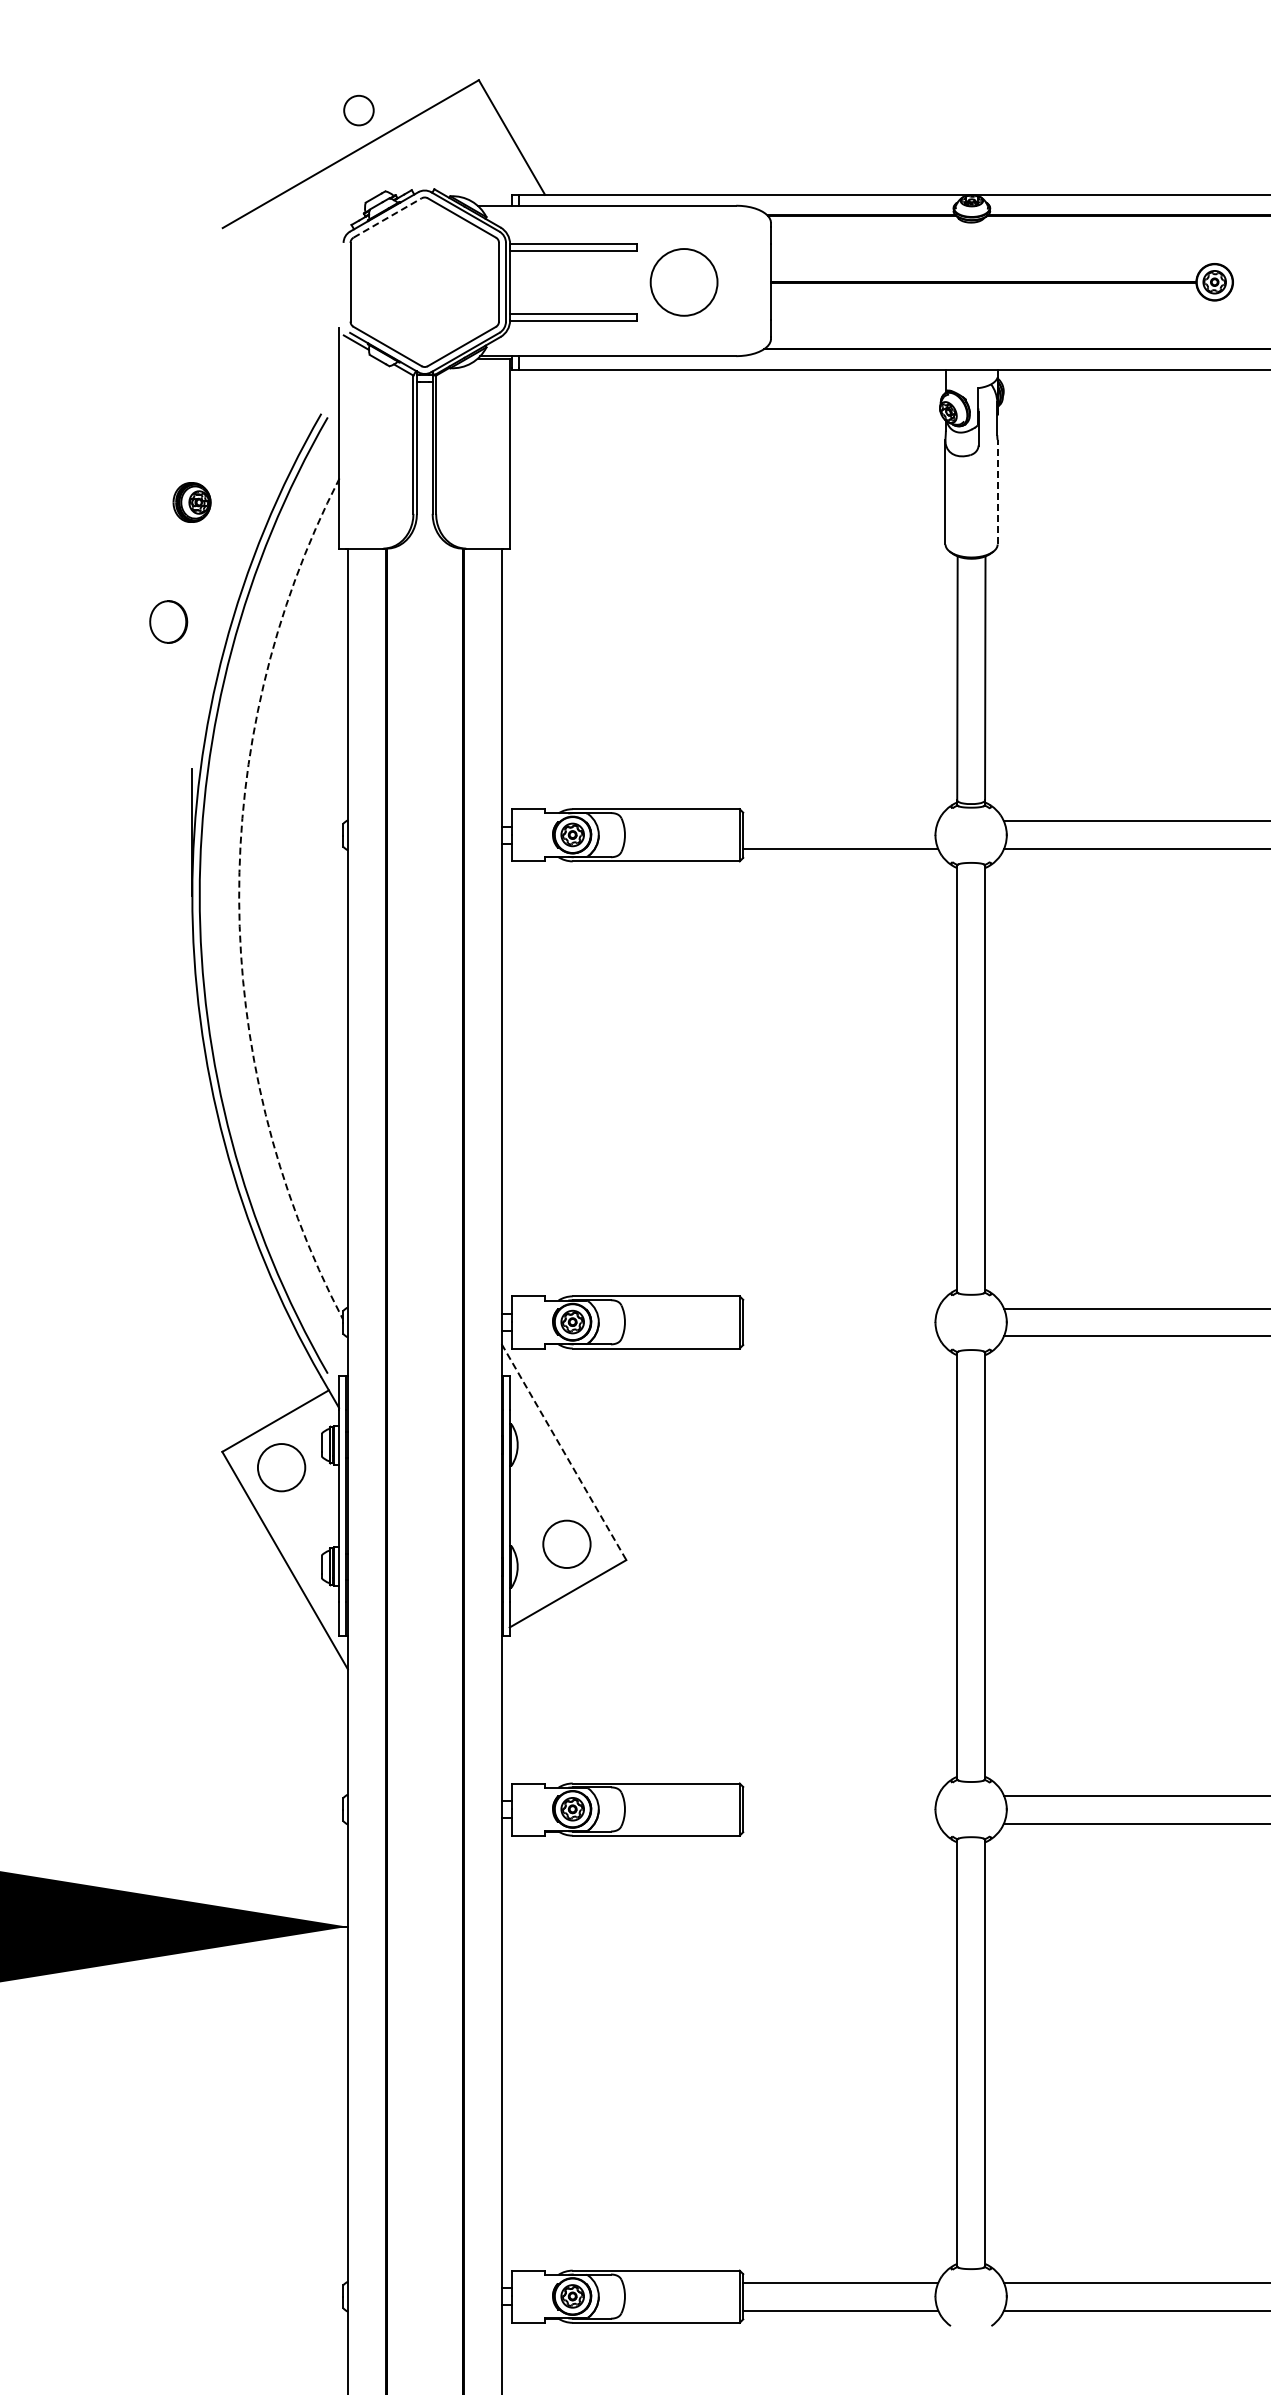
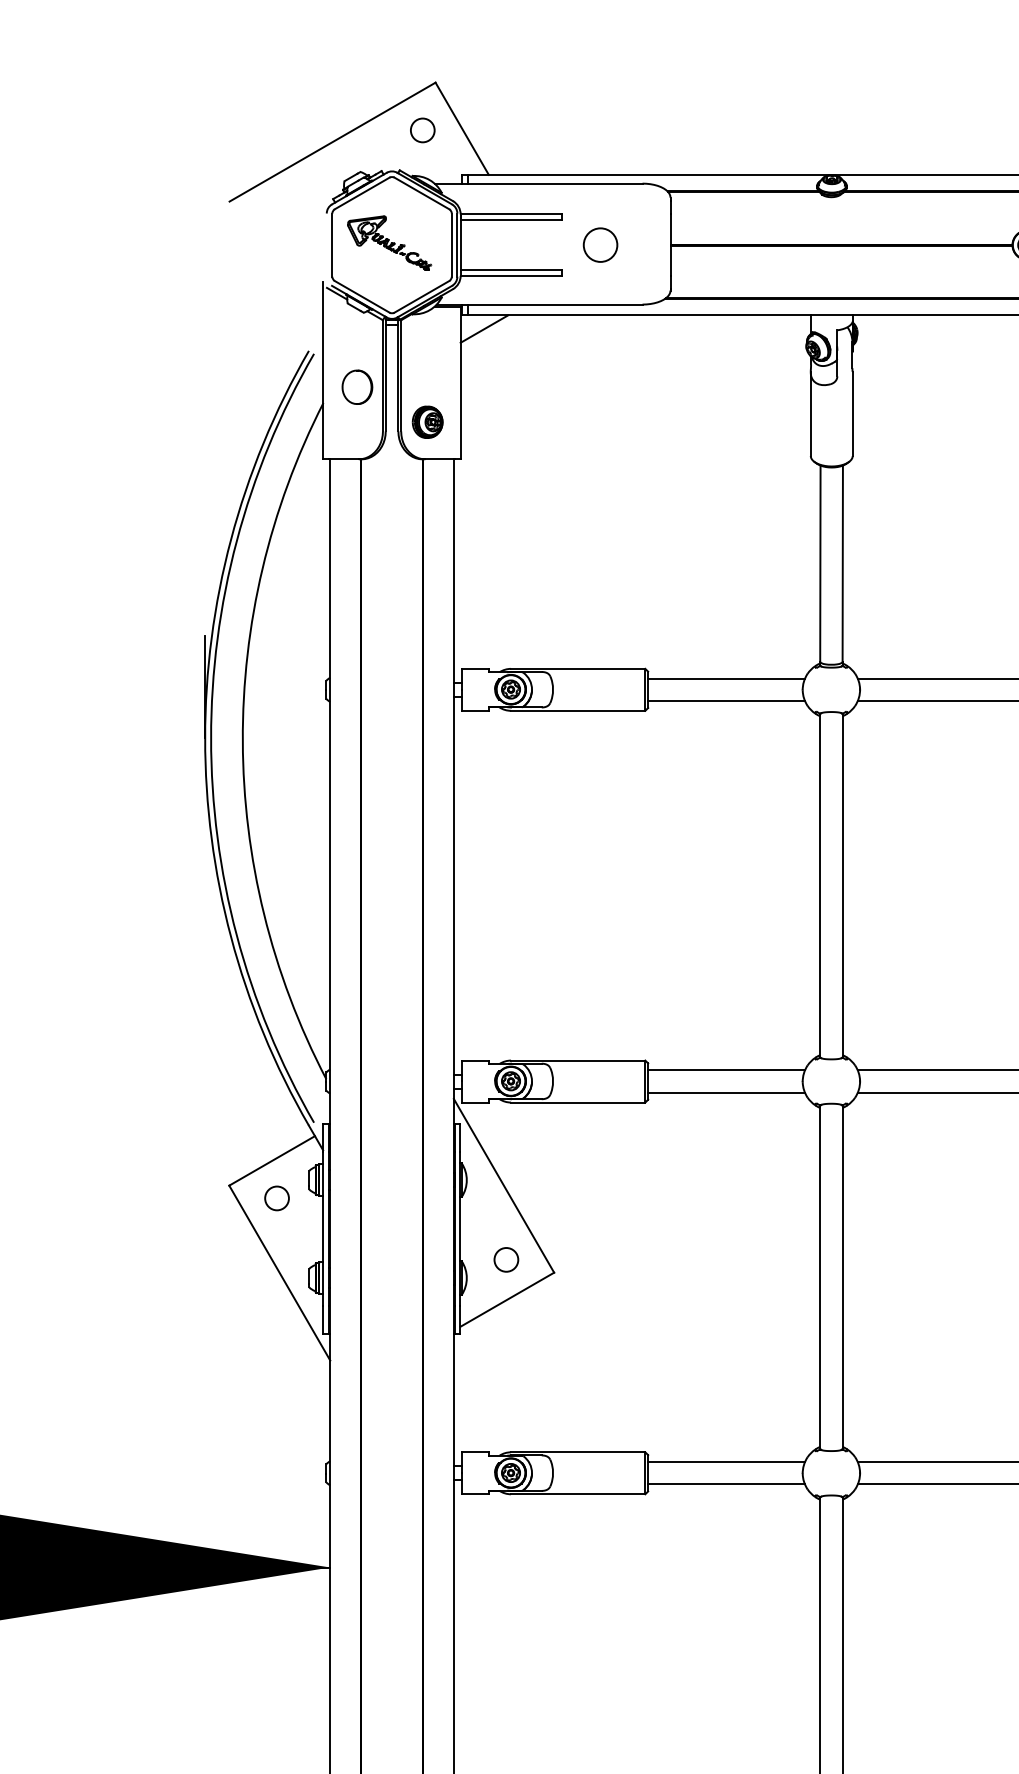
circle: (358, 110) -> (422, 130), moved
line: (388, 217) -> (362, 193), dashed -> solid
part: (421, 279) -> (389, 242), added
circle: (683, 281) -> (600, 244), size x0.62
line: (539, 386) -> (484, 328), added
line: (997, 491) -> (852, 413), dashed -> solid
part: (191, 502) -> (427, 422), moved
part: (168, 621) -> (357, 386), moved
line: (840, 821) -> (726, 678), added
arc: (239, 899) -> (243, 741), dashed -> solid
line: (840, 1308) -> (726, 1070), added
line: (840, 1336) -> (726, 1092), added
line: (564, 1452) -> (504, 1186), dashed -> solid
circle: (281, 1467) -> (276, 1198), size x0.62
circle: (566, 1543) -> (506, 1259), size x0.62
line: (840, 1795) -> (726, 1461), added
line: (840, 1823) -> (726, 1484), added

